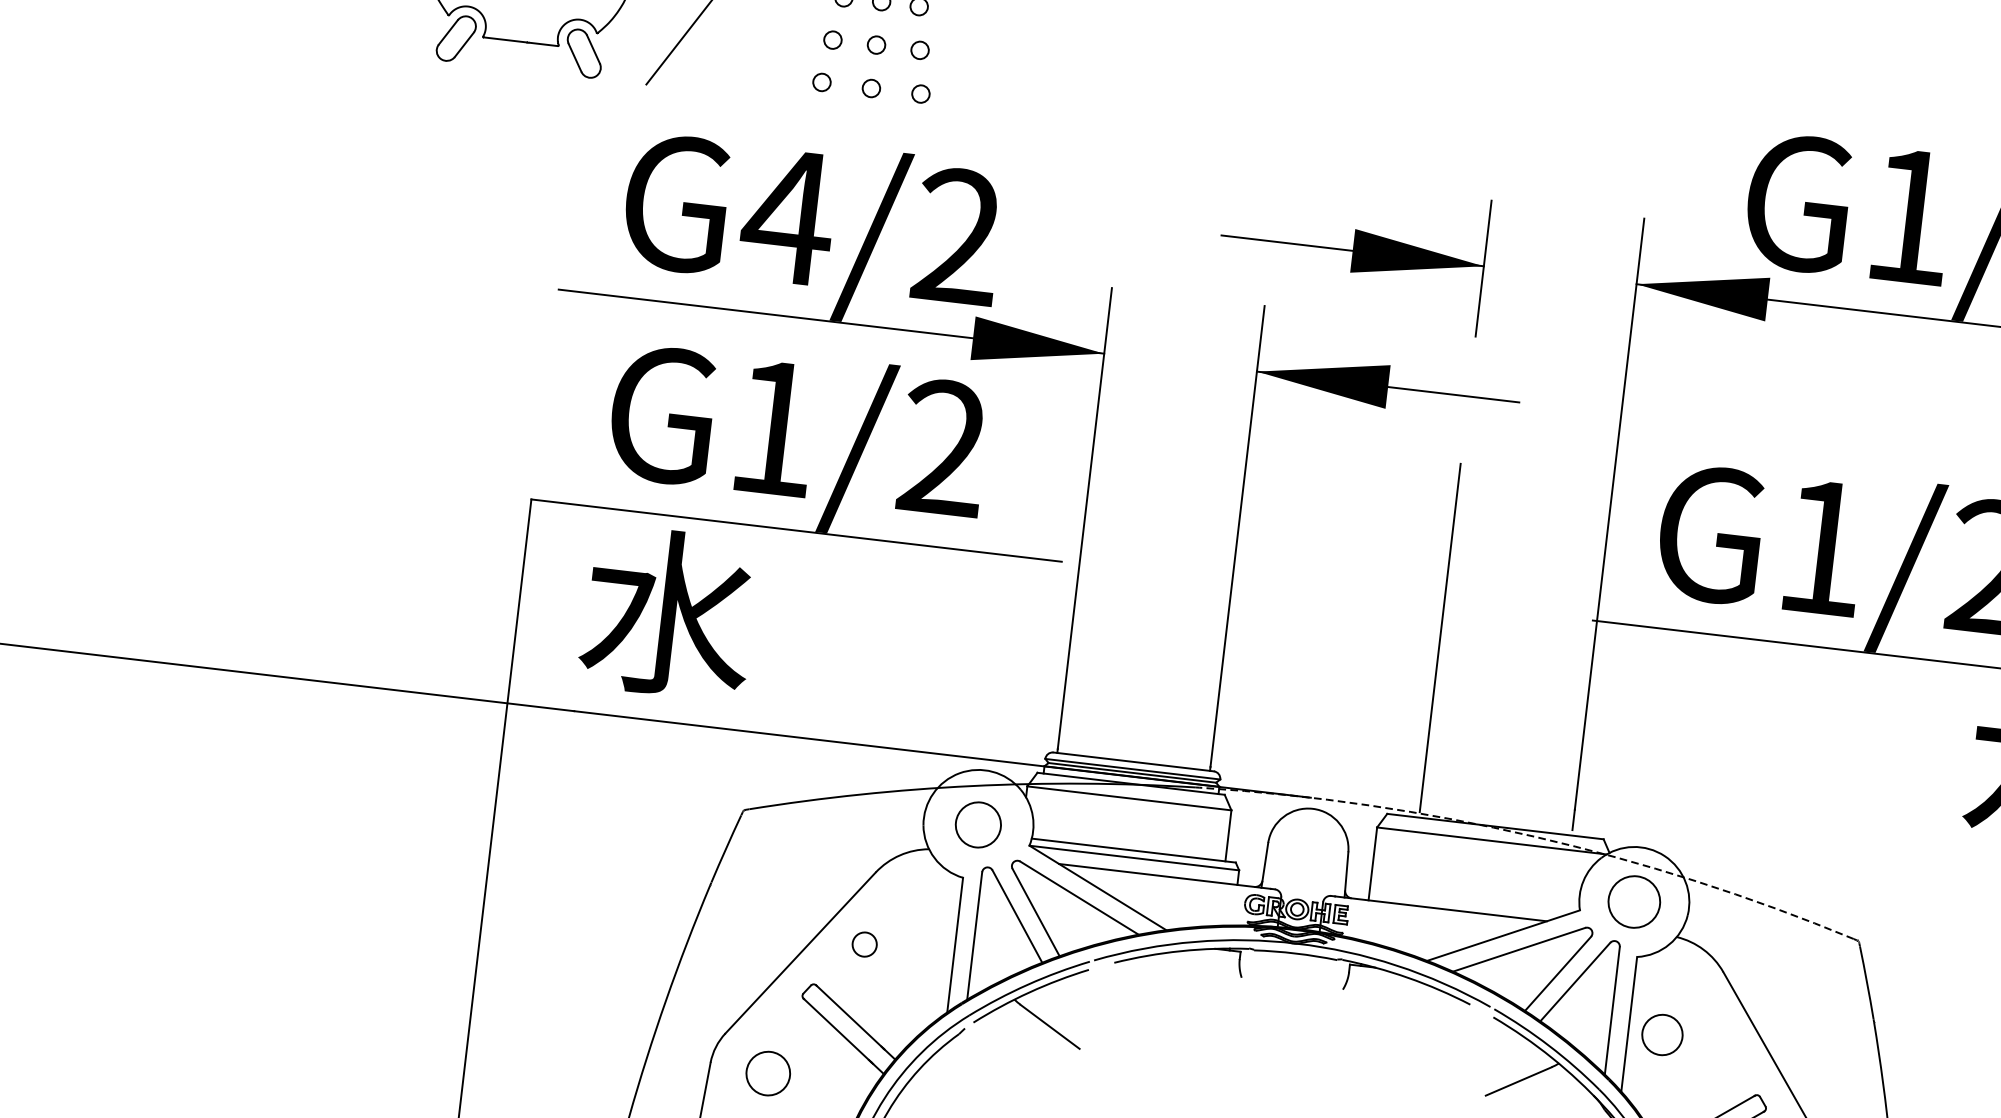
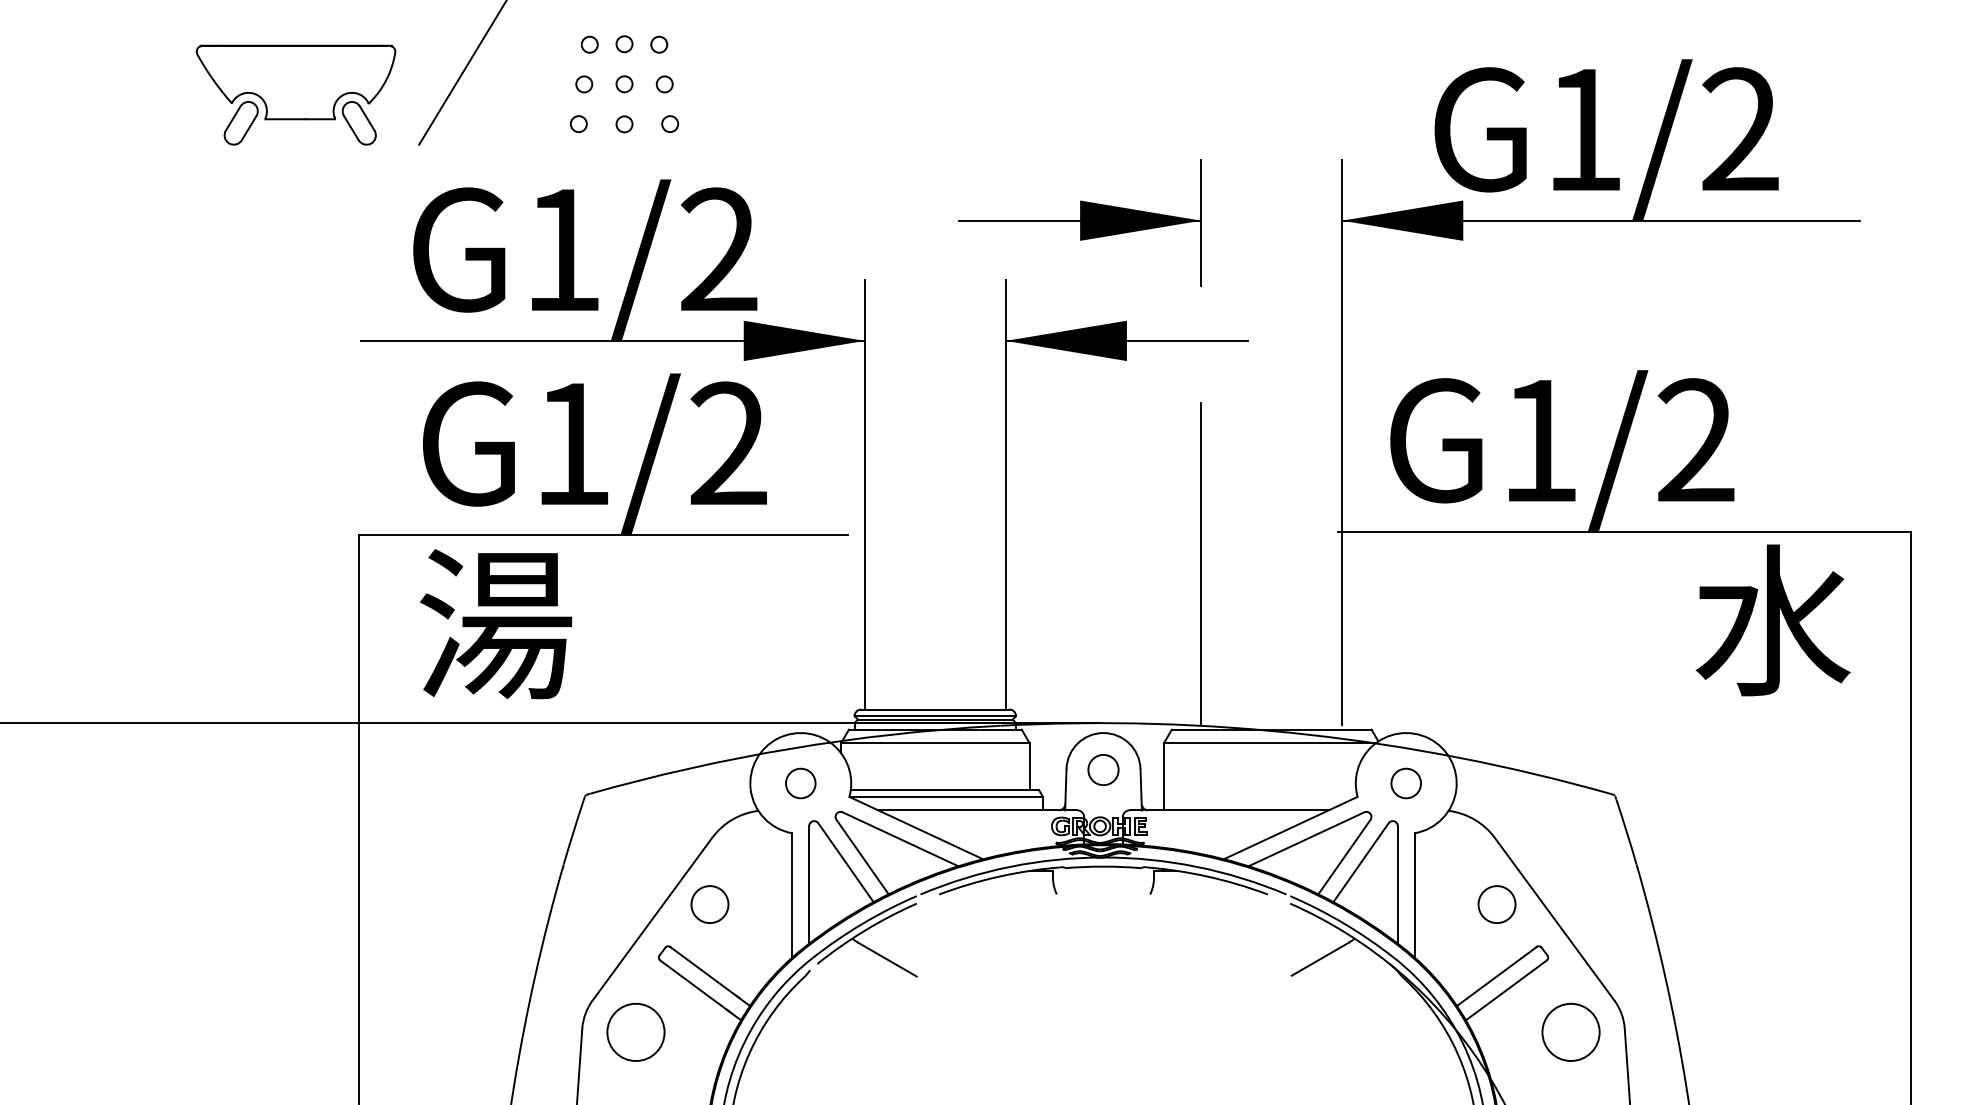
text: (787, 216) -> (561, 249), G4/2 -> G1/2
text: (668, 612) -> (495, 623), 水 -> 湯
circle: (978, 824) -> (800, 783), size x0.71
arc: (1534, 836) -> (1308, 734), dashed -> solid
circle: (1308, 849) -> (1103, 770), added
circle: (1634, 902) -> (1406, 783), size x0.62
circle: (864, 944) -> (709, 904), size x1.67
circle: (1661, 1034) -> (1496, 904), moved
circle: (767, 1073) -> (635, 1032), size x1.43

